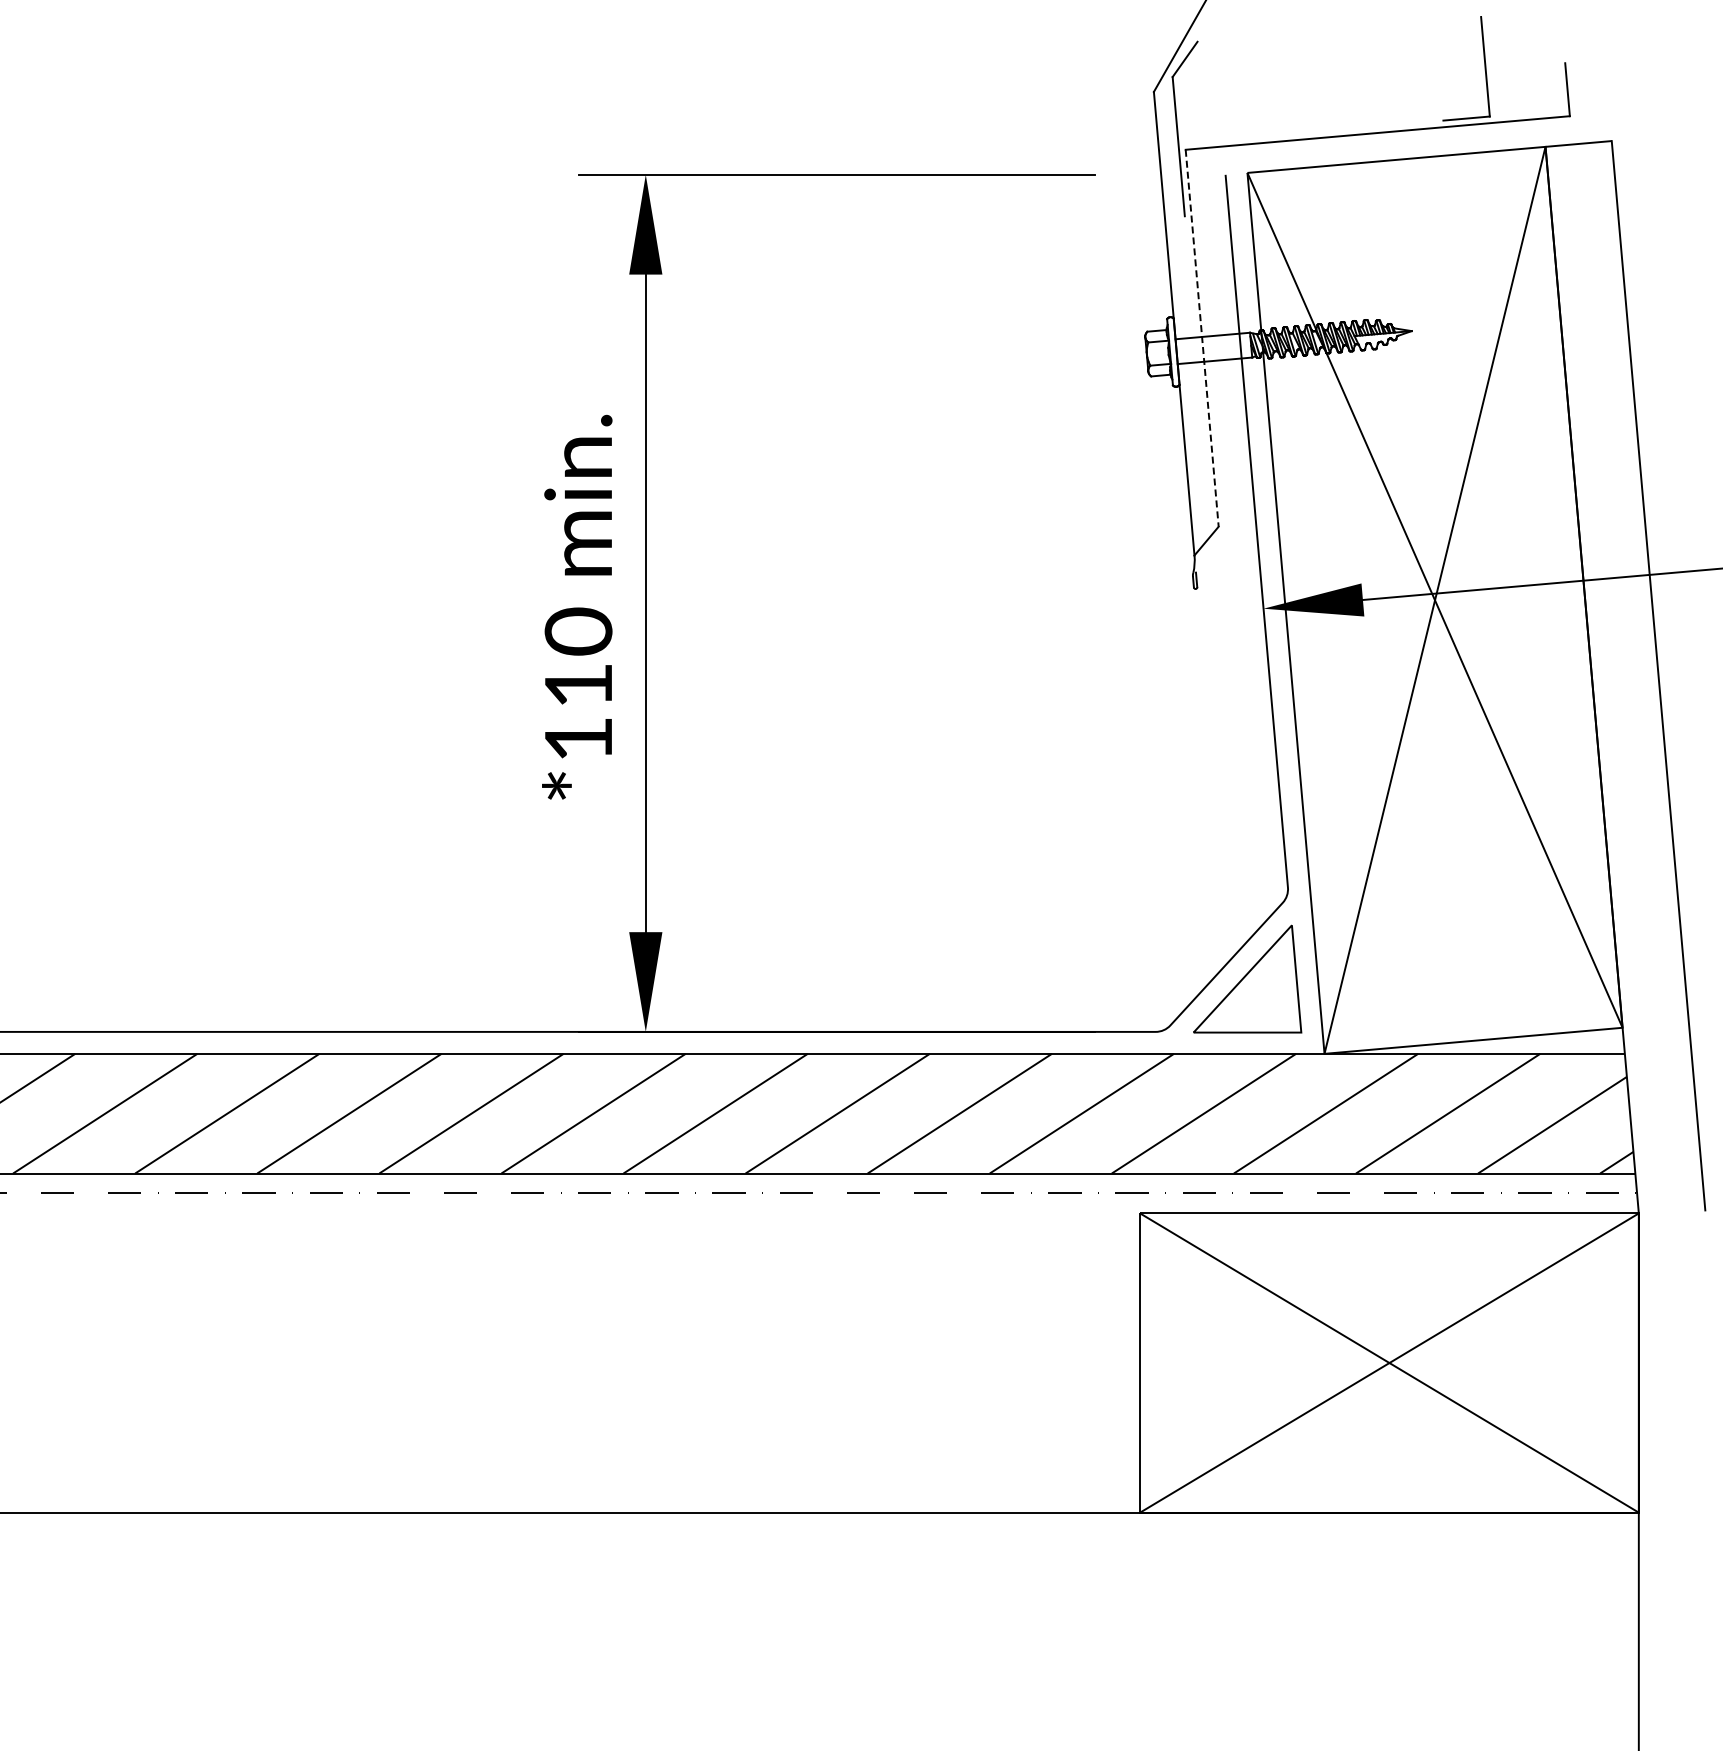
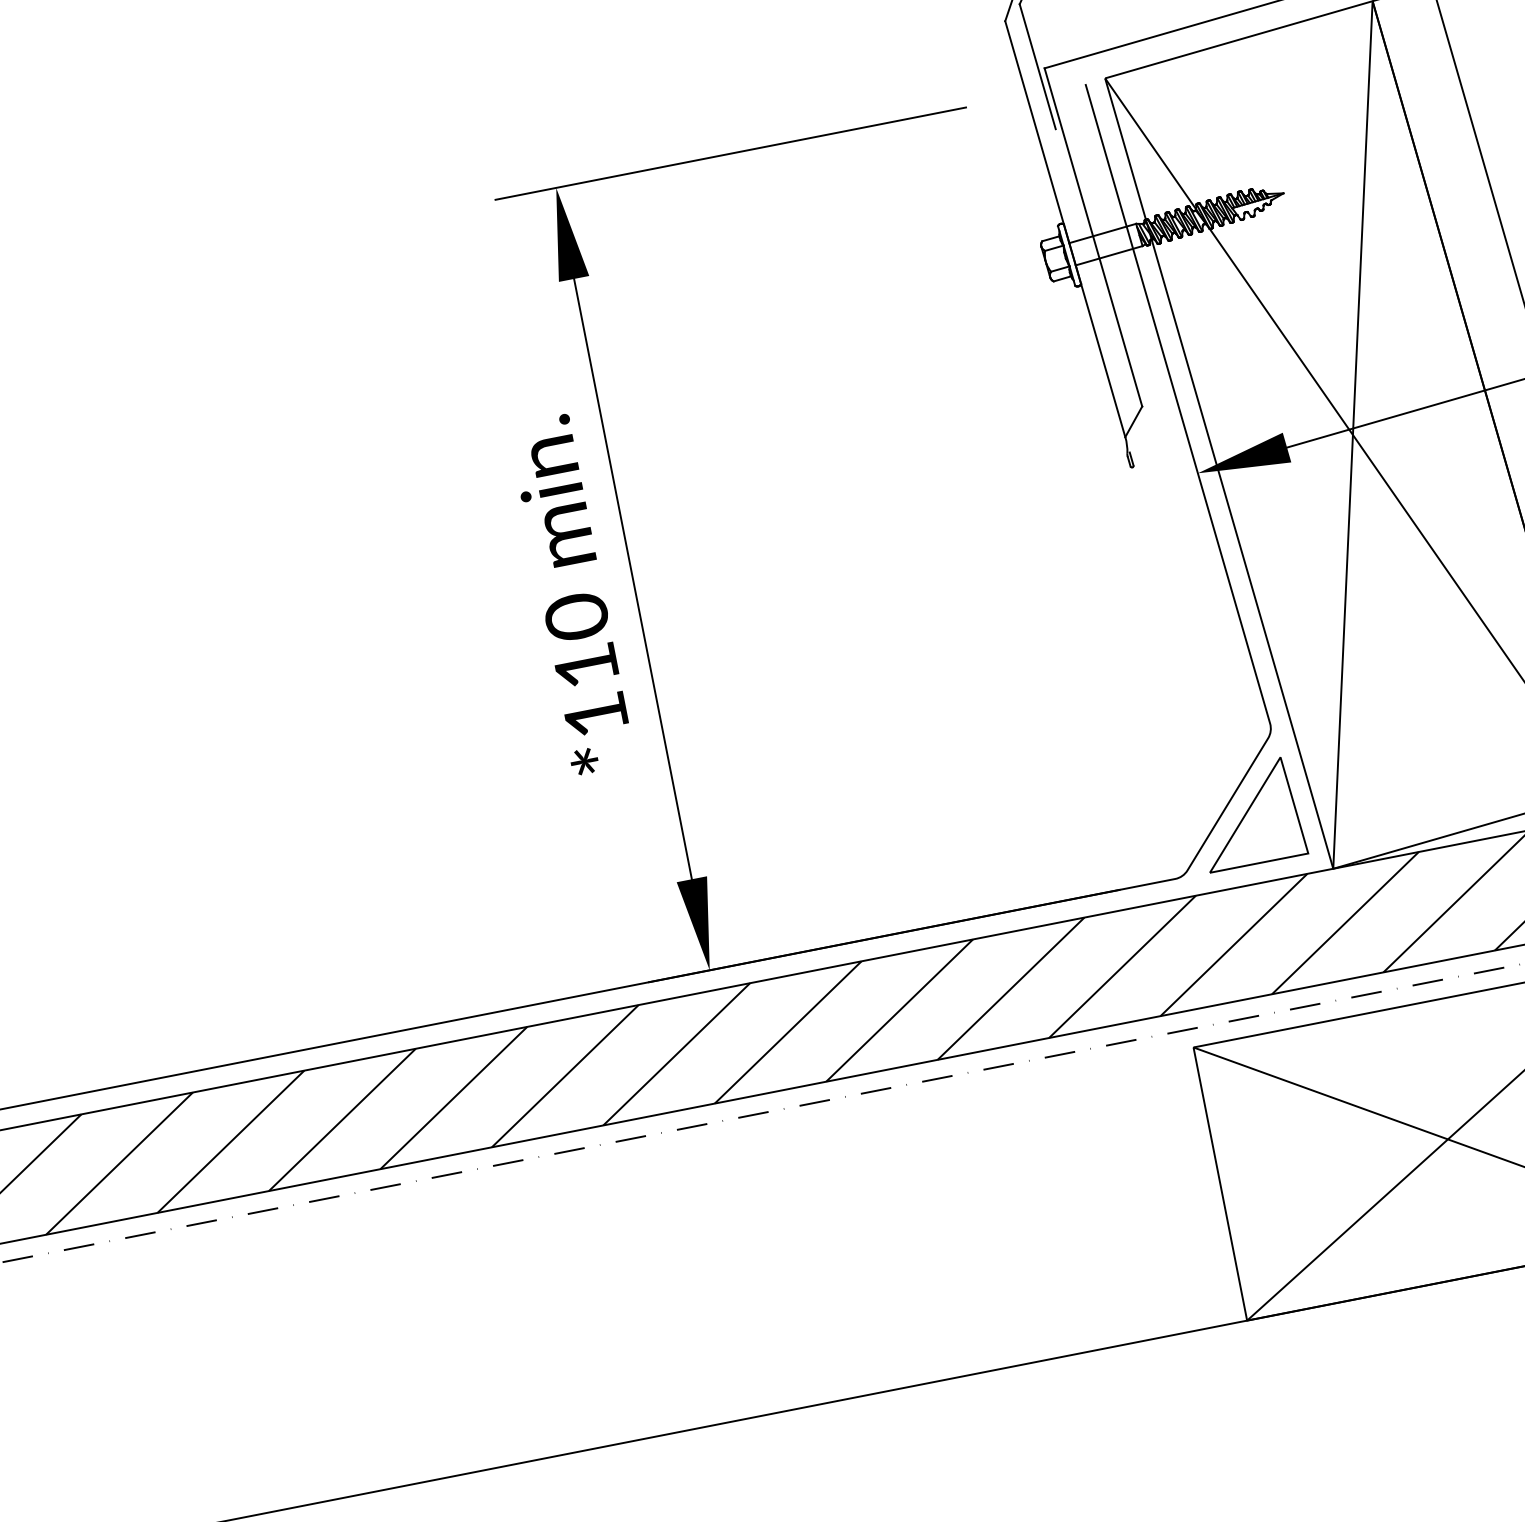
line: (1202, 338) -> (1093, 237), dashed -> solid

